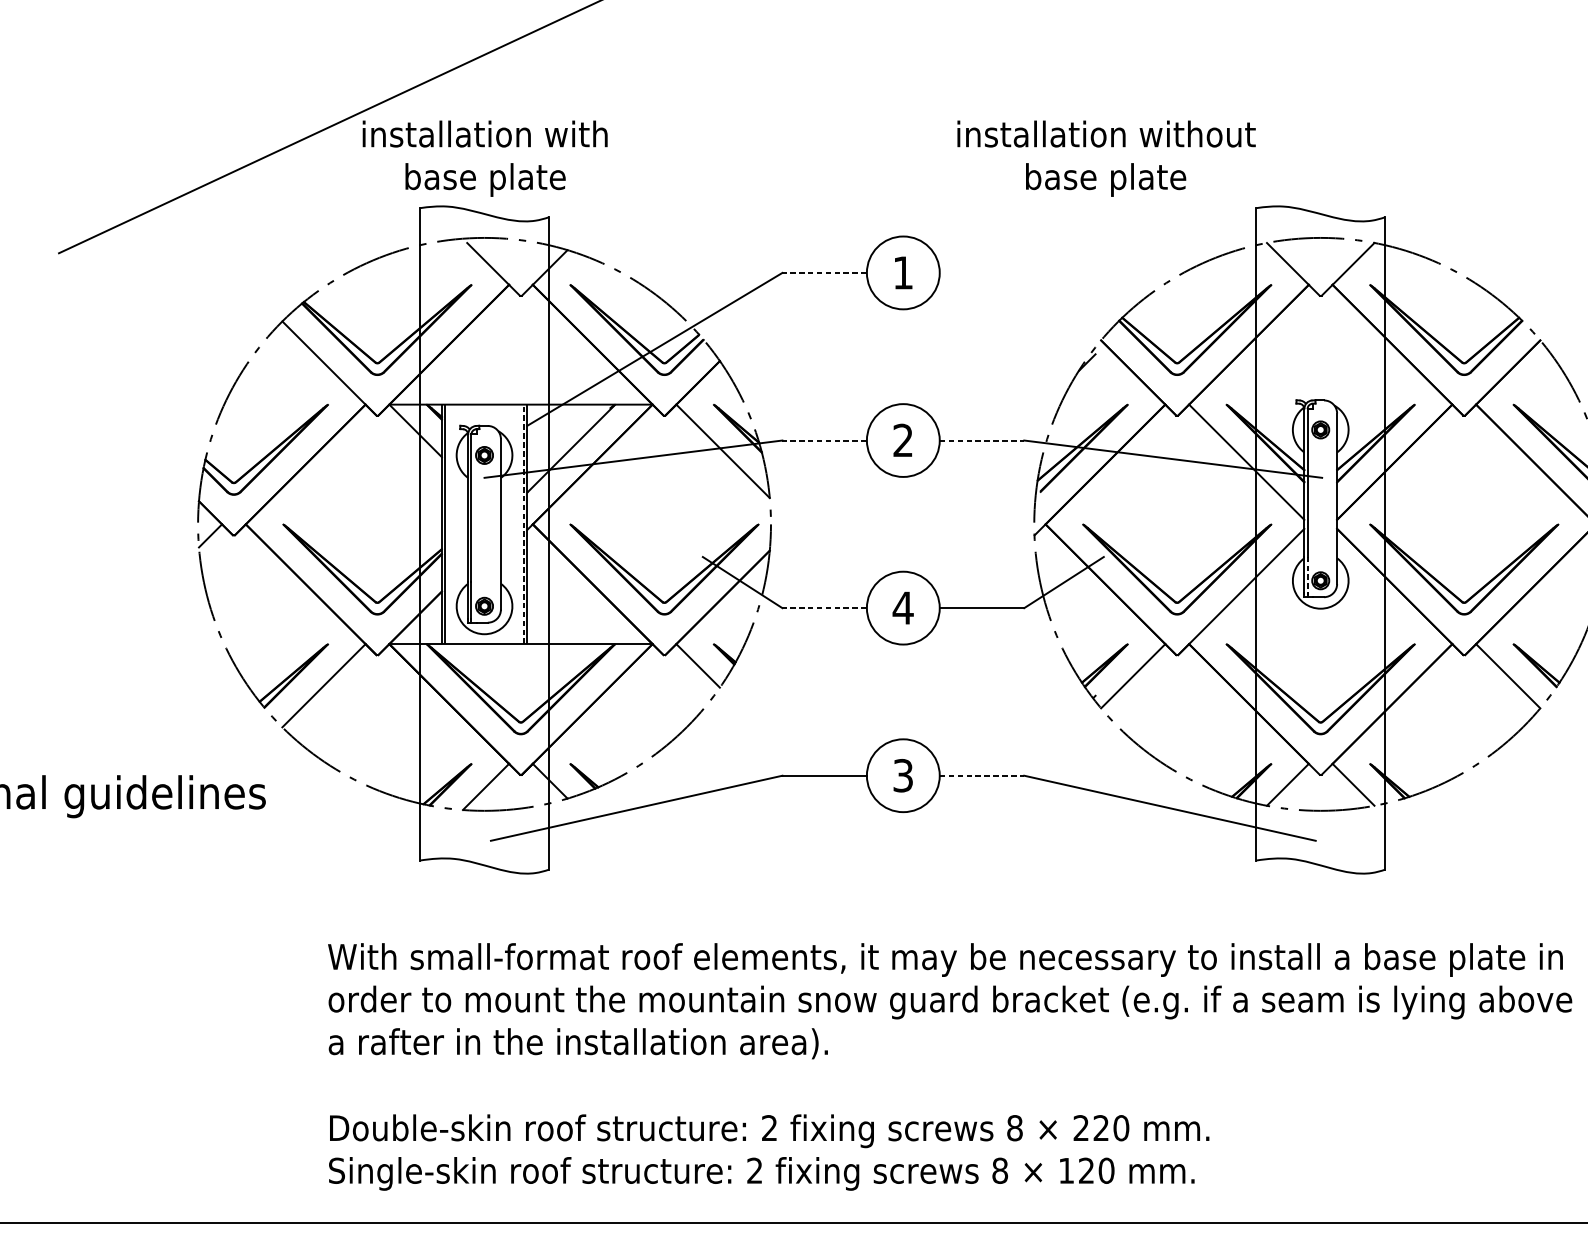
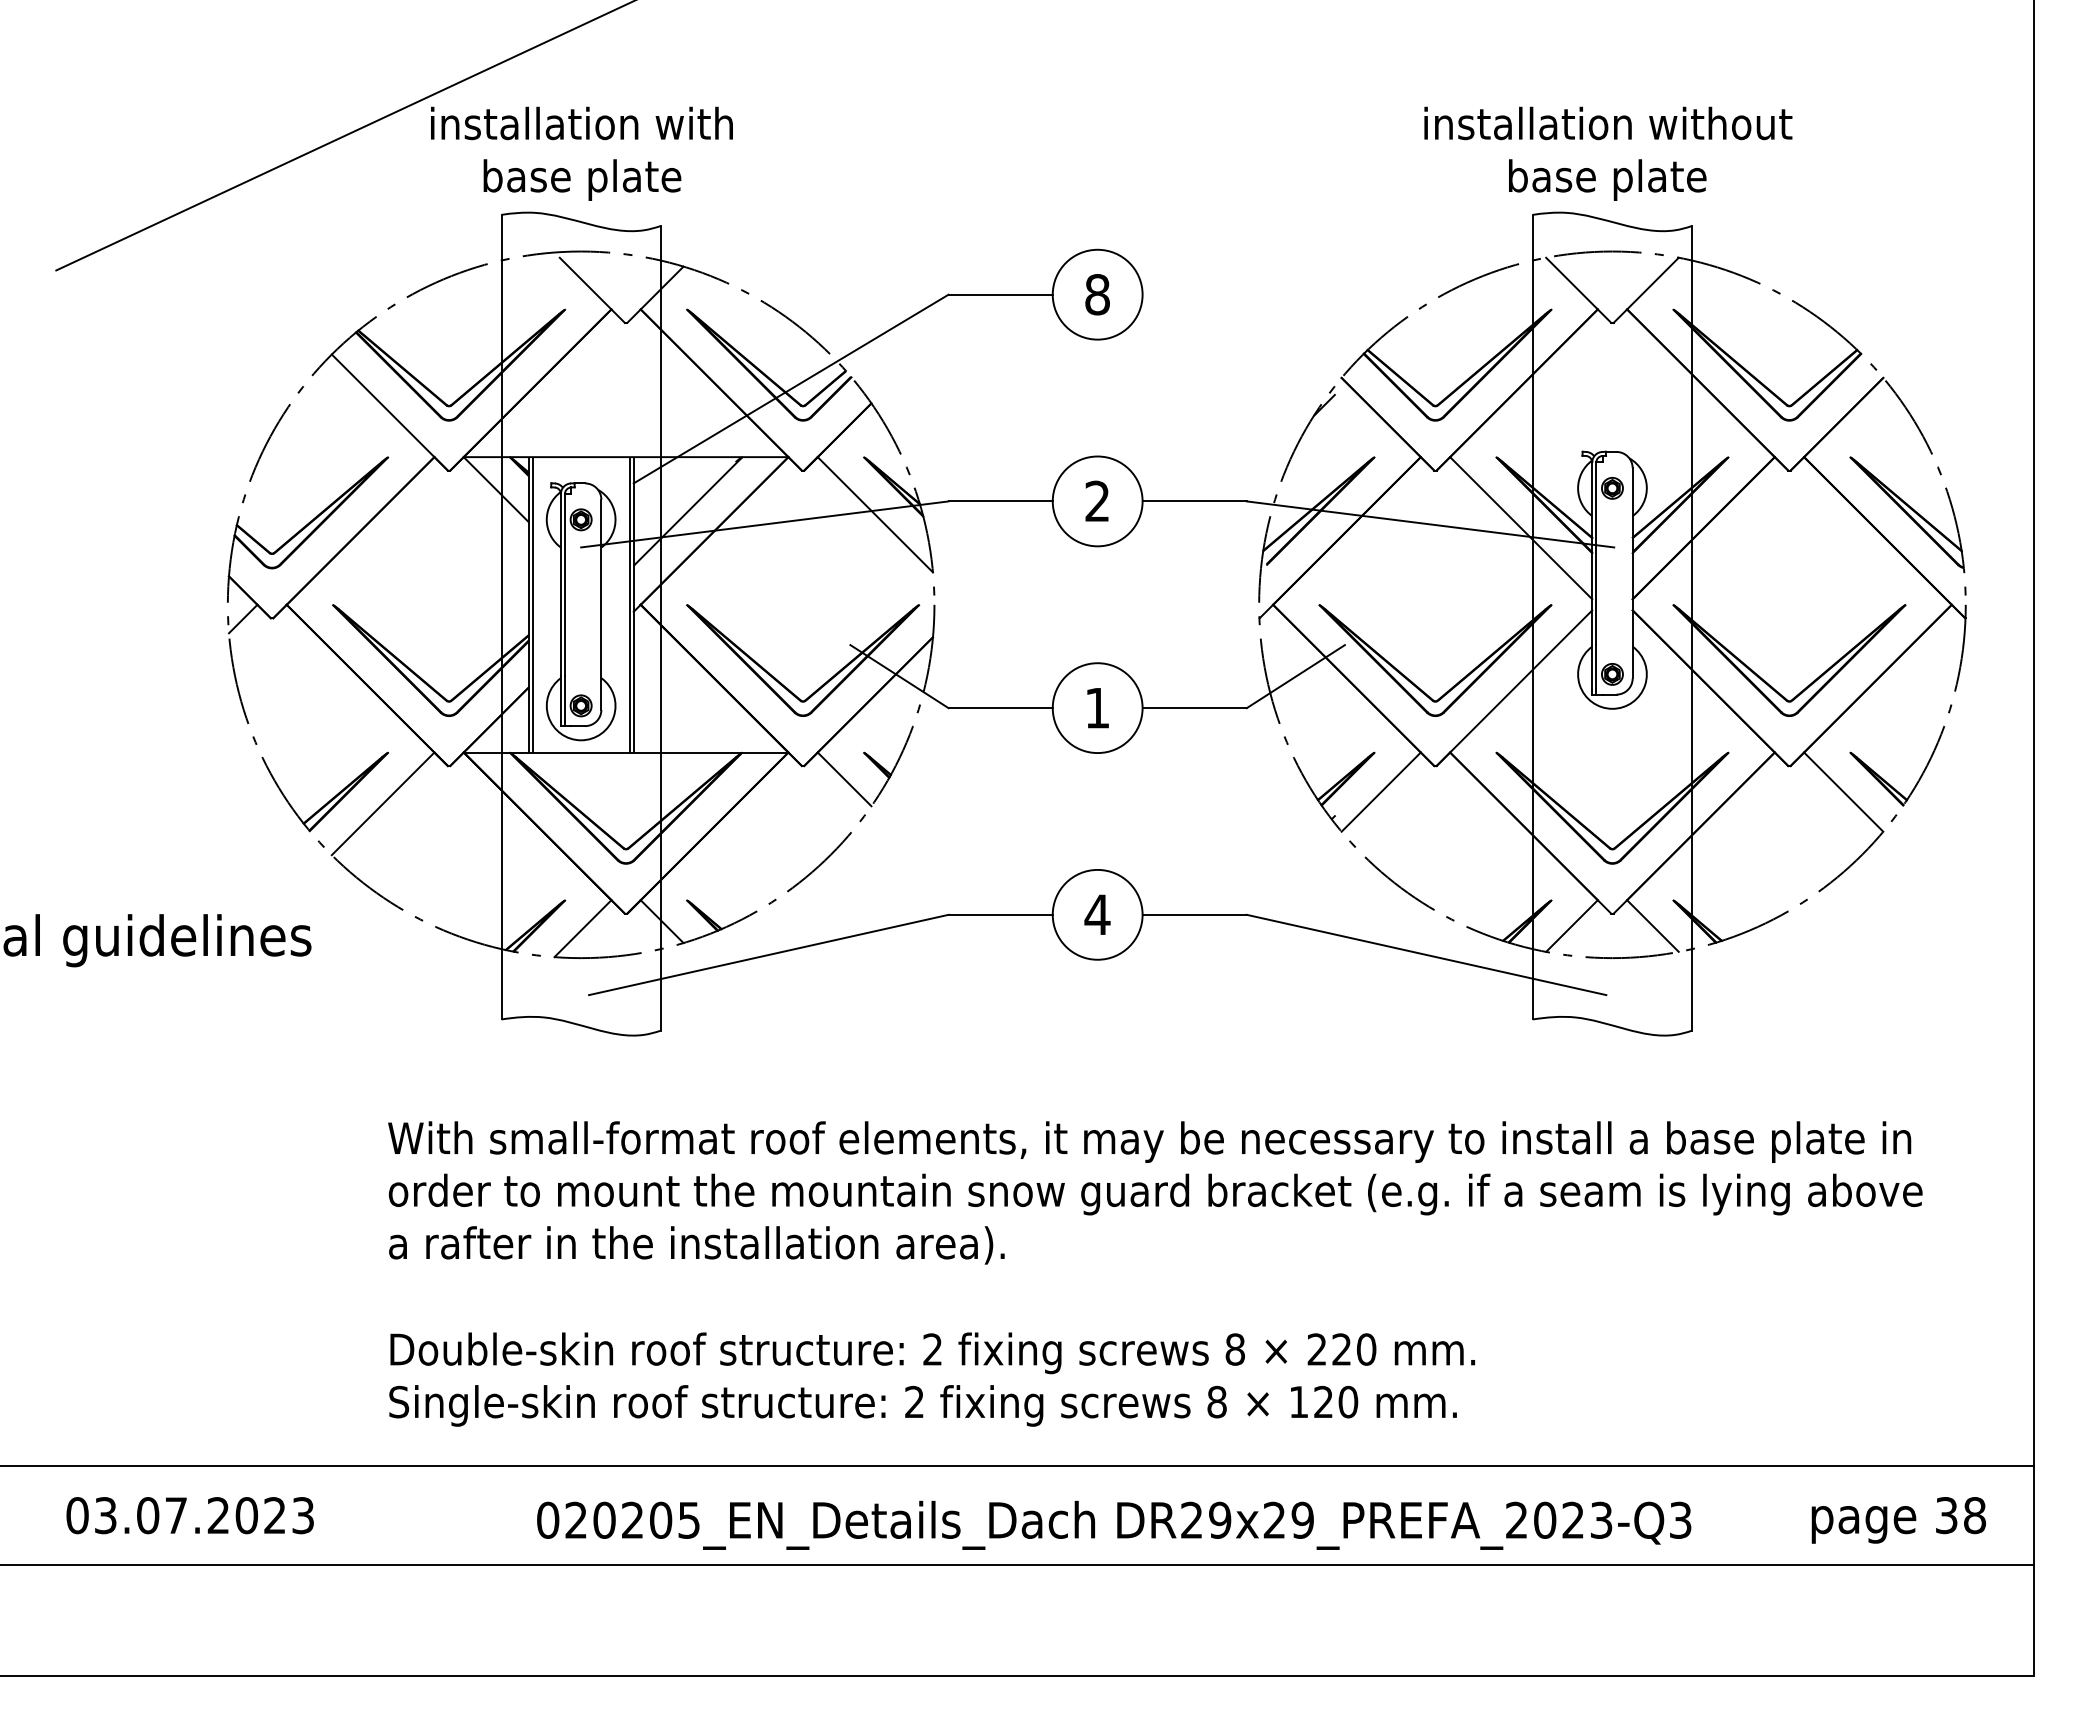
text: (1106, 158) -> (1608, 153), moved
line: (824, 272) -> (1000, 294), dashed -> solid
text: (903, 272) -> (1097, 294), 1 -> 8
line: (824, 440) -> (1000, 501), dashed -> solid
line: (982, 440) -> (1195, 501), dashed -> solid
line: (523, 524) -> (629, 604), dashed -> solid
line: (1307, 575) -> (1596, 667), dashed -> solid
line: (824, 608) -> (1000, 708), dashed -> solid
text: (903, 608) -> (1097, 708), 4 -> 1
text: (903, 775) -> (1097, 914), 3 -> 4
line: (982, 775) -> (1195, 914), dashed -> solid

